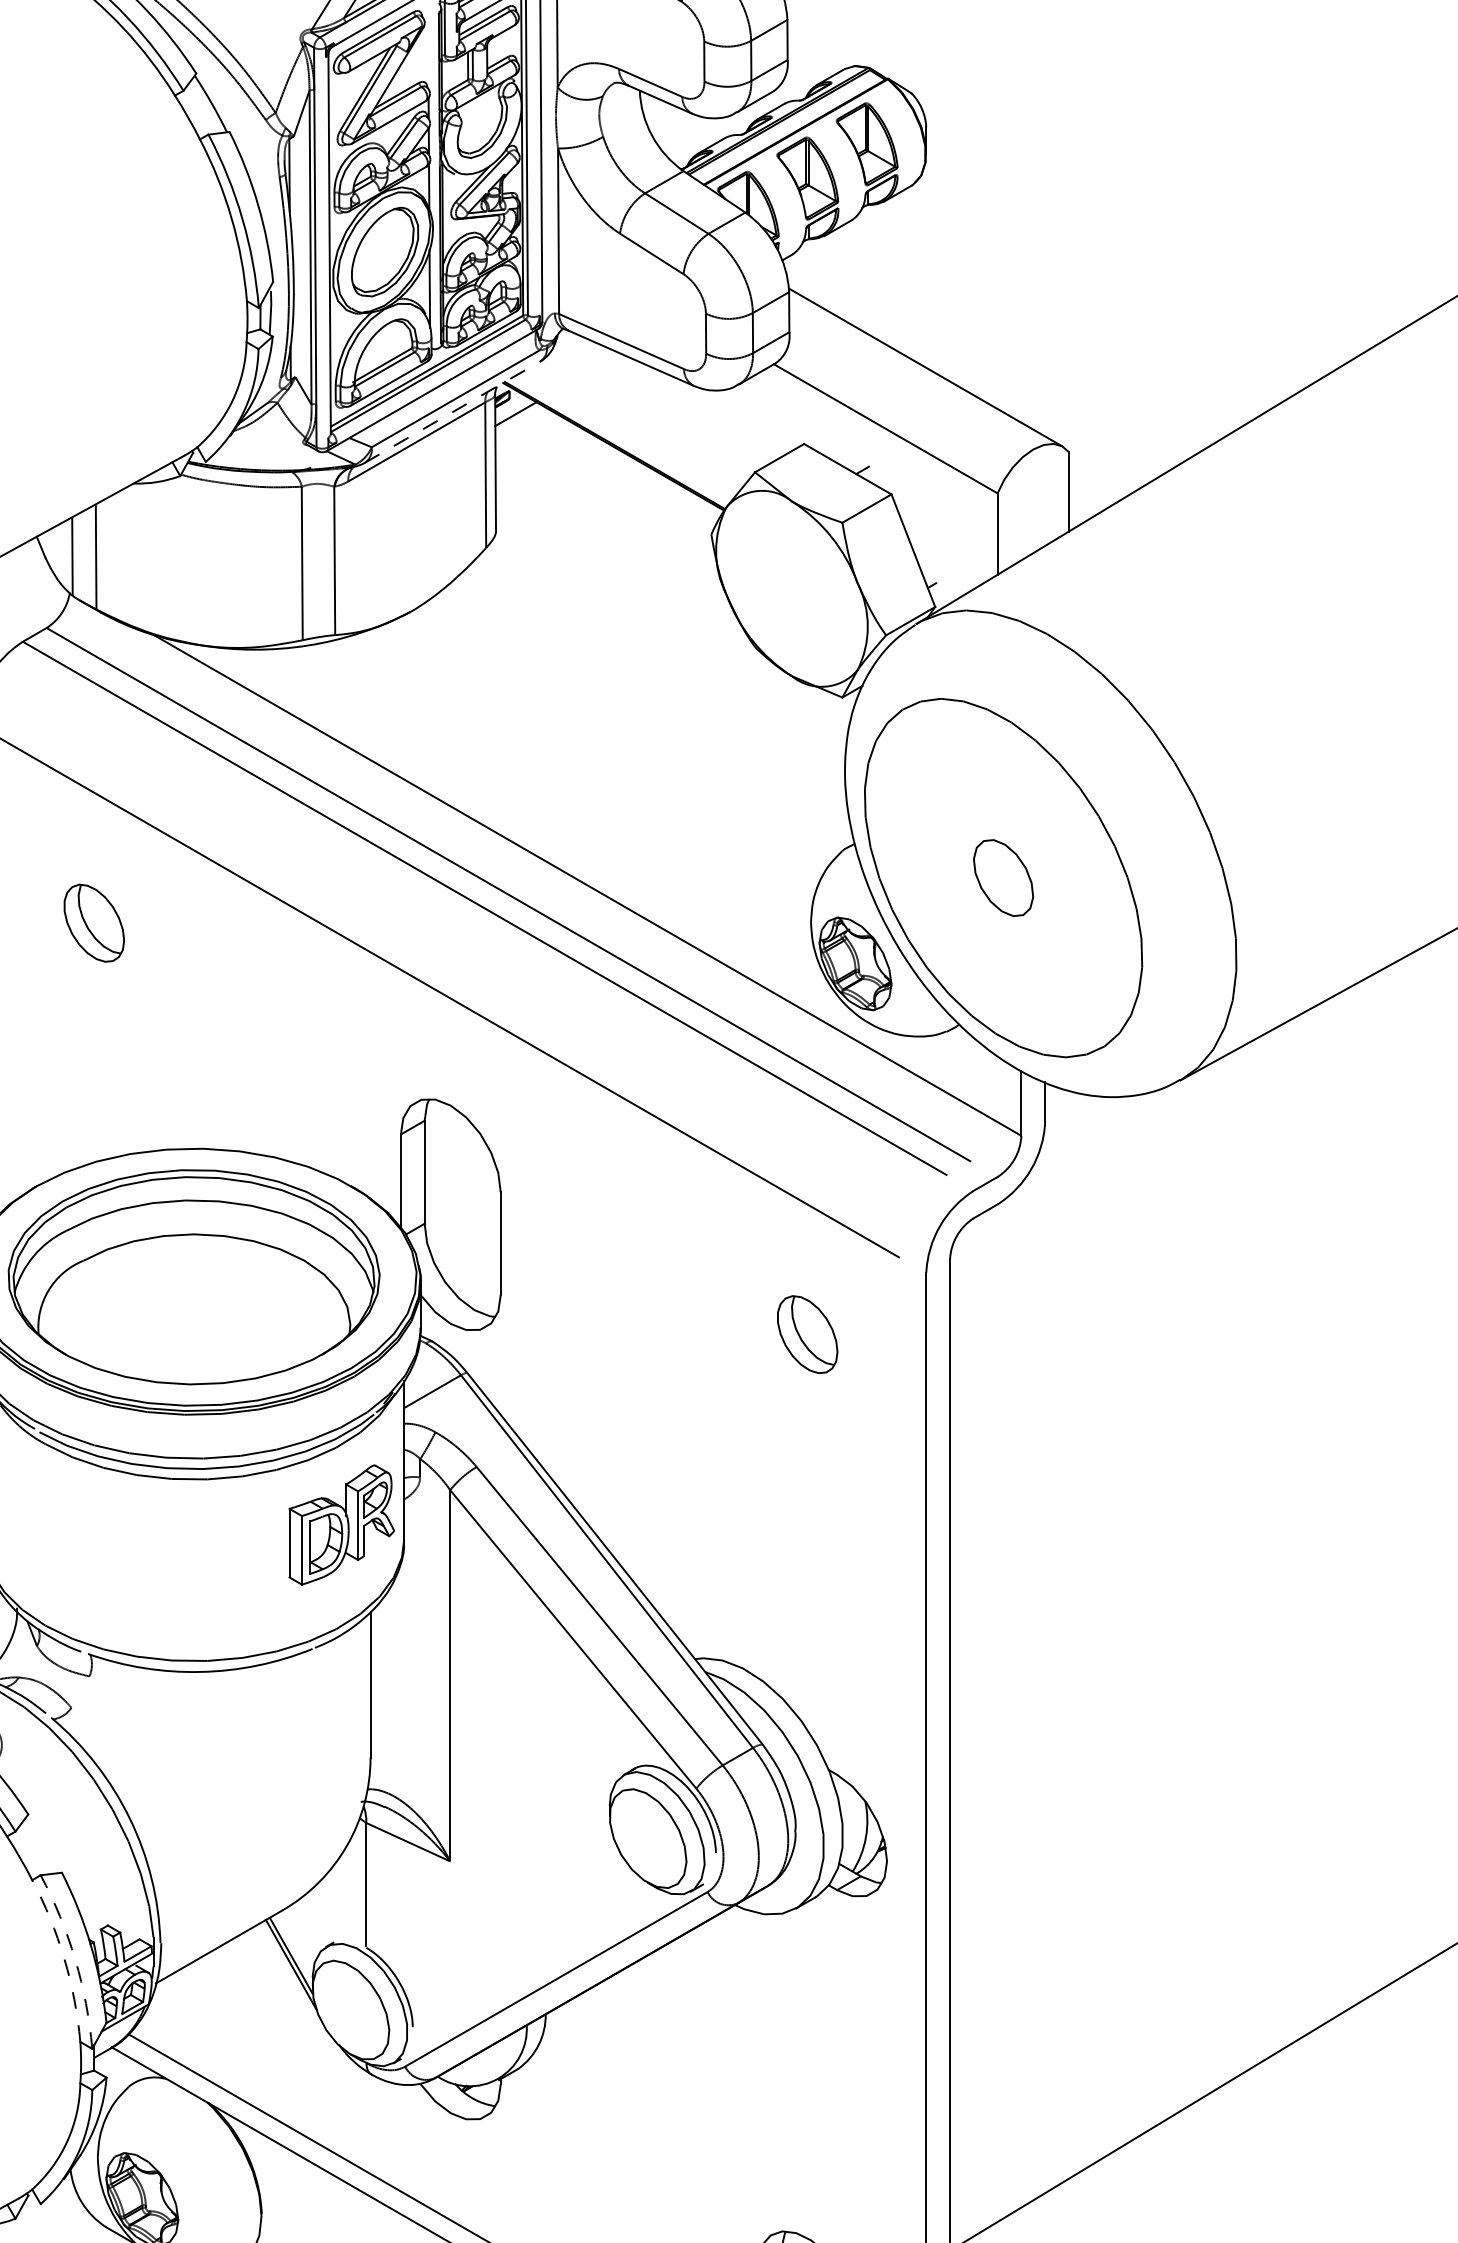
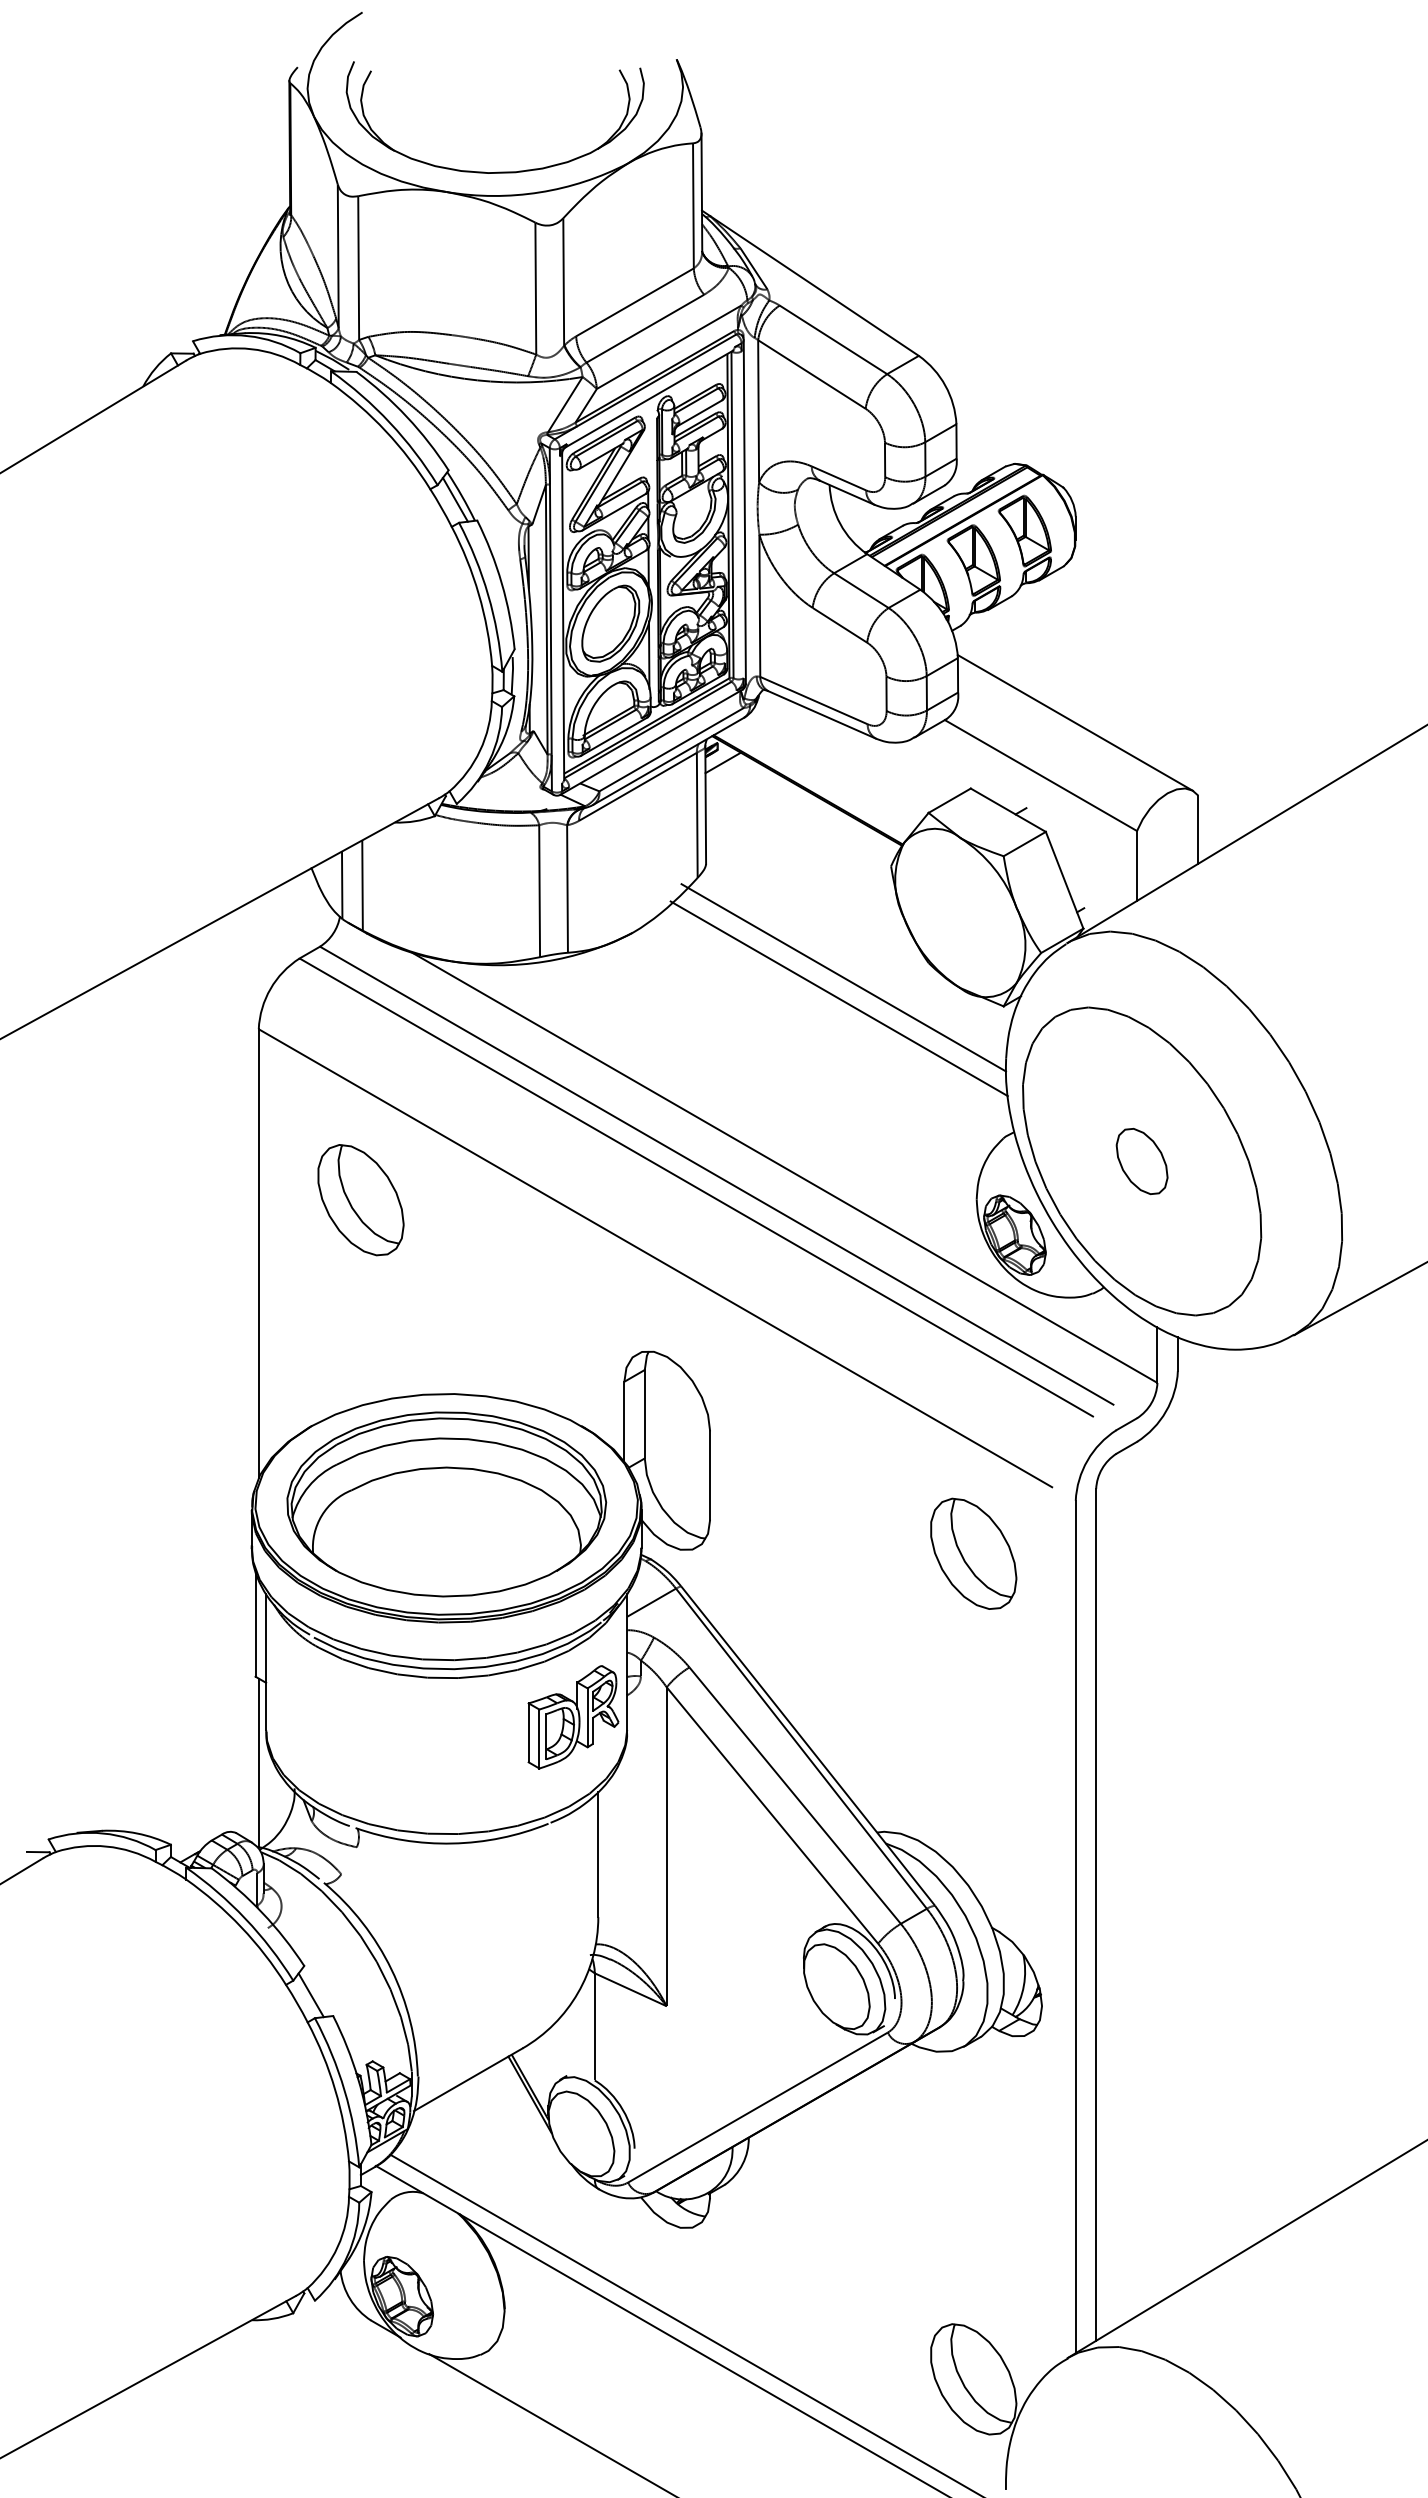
line: (203, 107) -> (454, 499), added
line: (452, 412) -> (668, 761), dashed -> solid
line: (655, 663) -> (843, 977), added
line: (650, 688) -> (838, 998), added
part: (93, 923) -> (360, 1200), size x1.67
part: (807, 1334) -> (973, 1553), size x1.67
line: (35, 1848) -> (310, 1995), added
arc: (64, 1958) -> (335, 2089), dashed -> solid
arc: (75, 1959) -> (344, 2090), dashed -> solid

